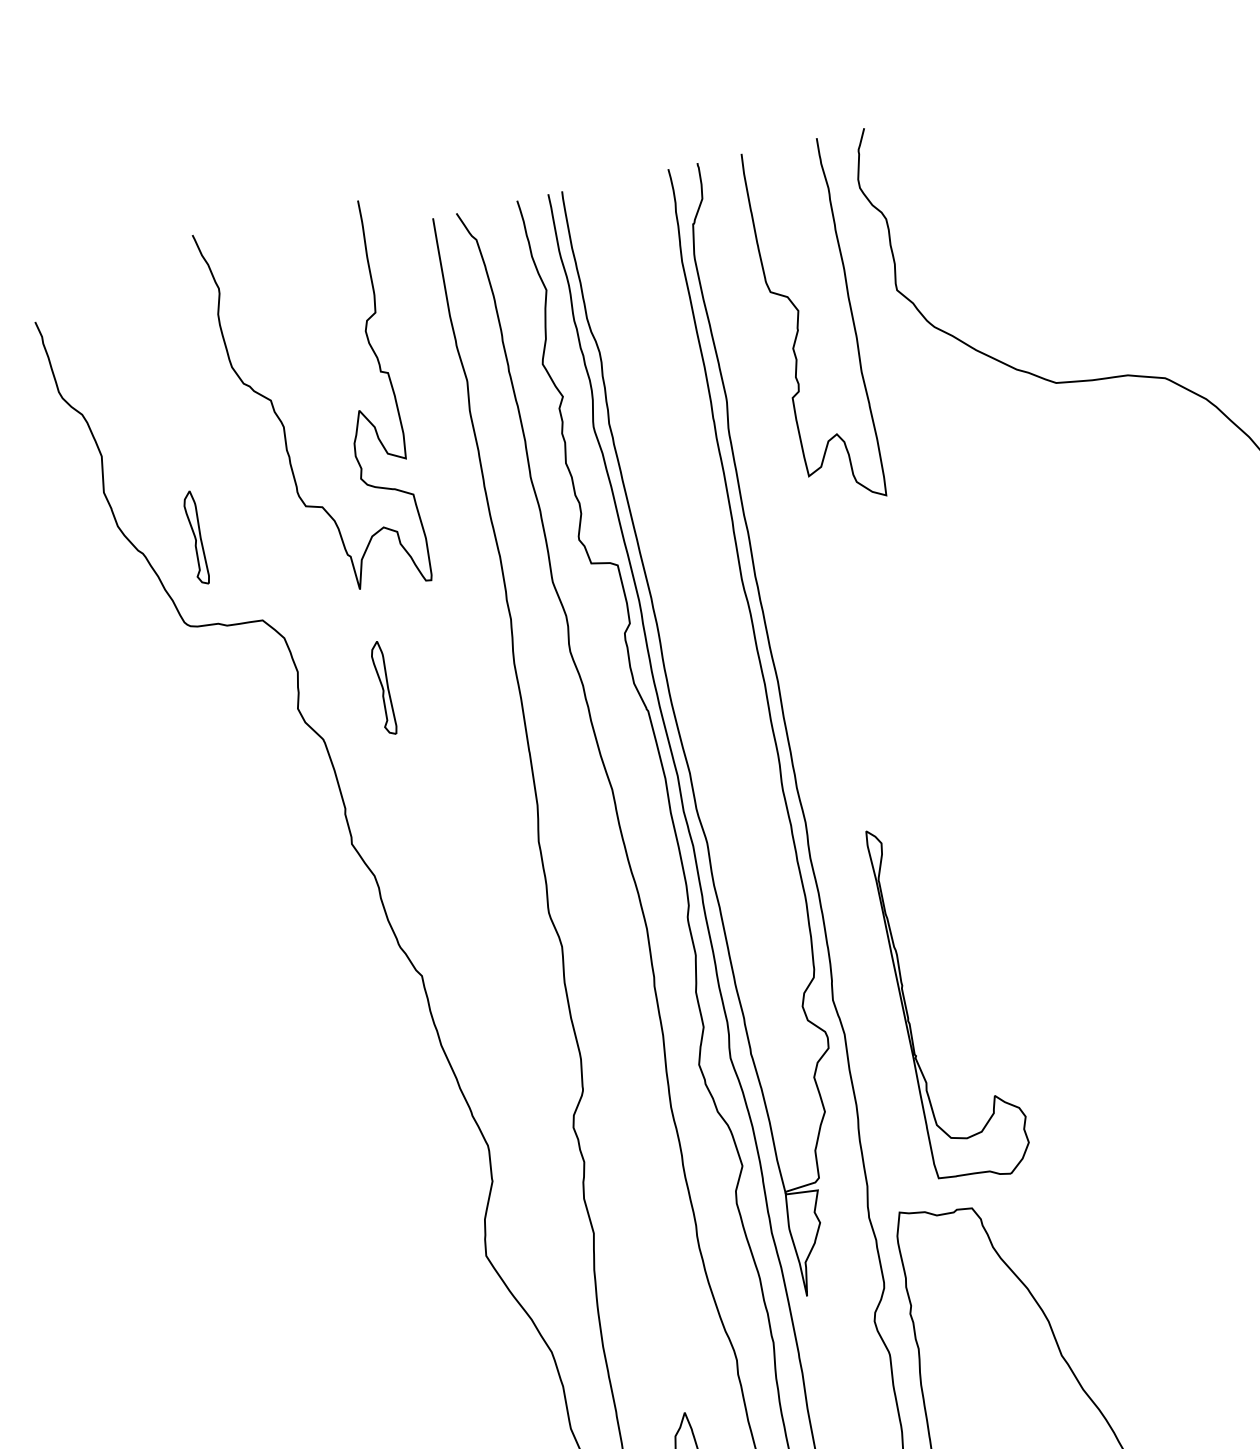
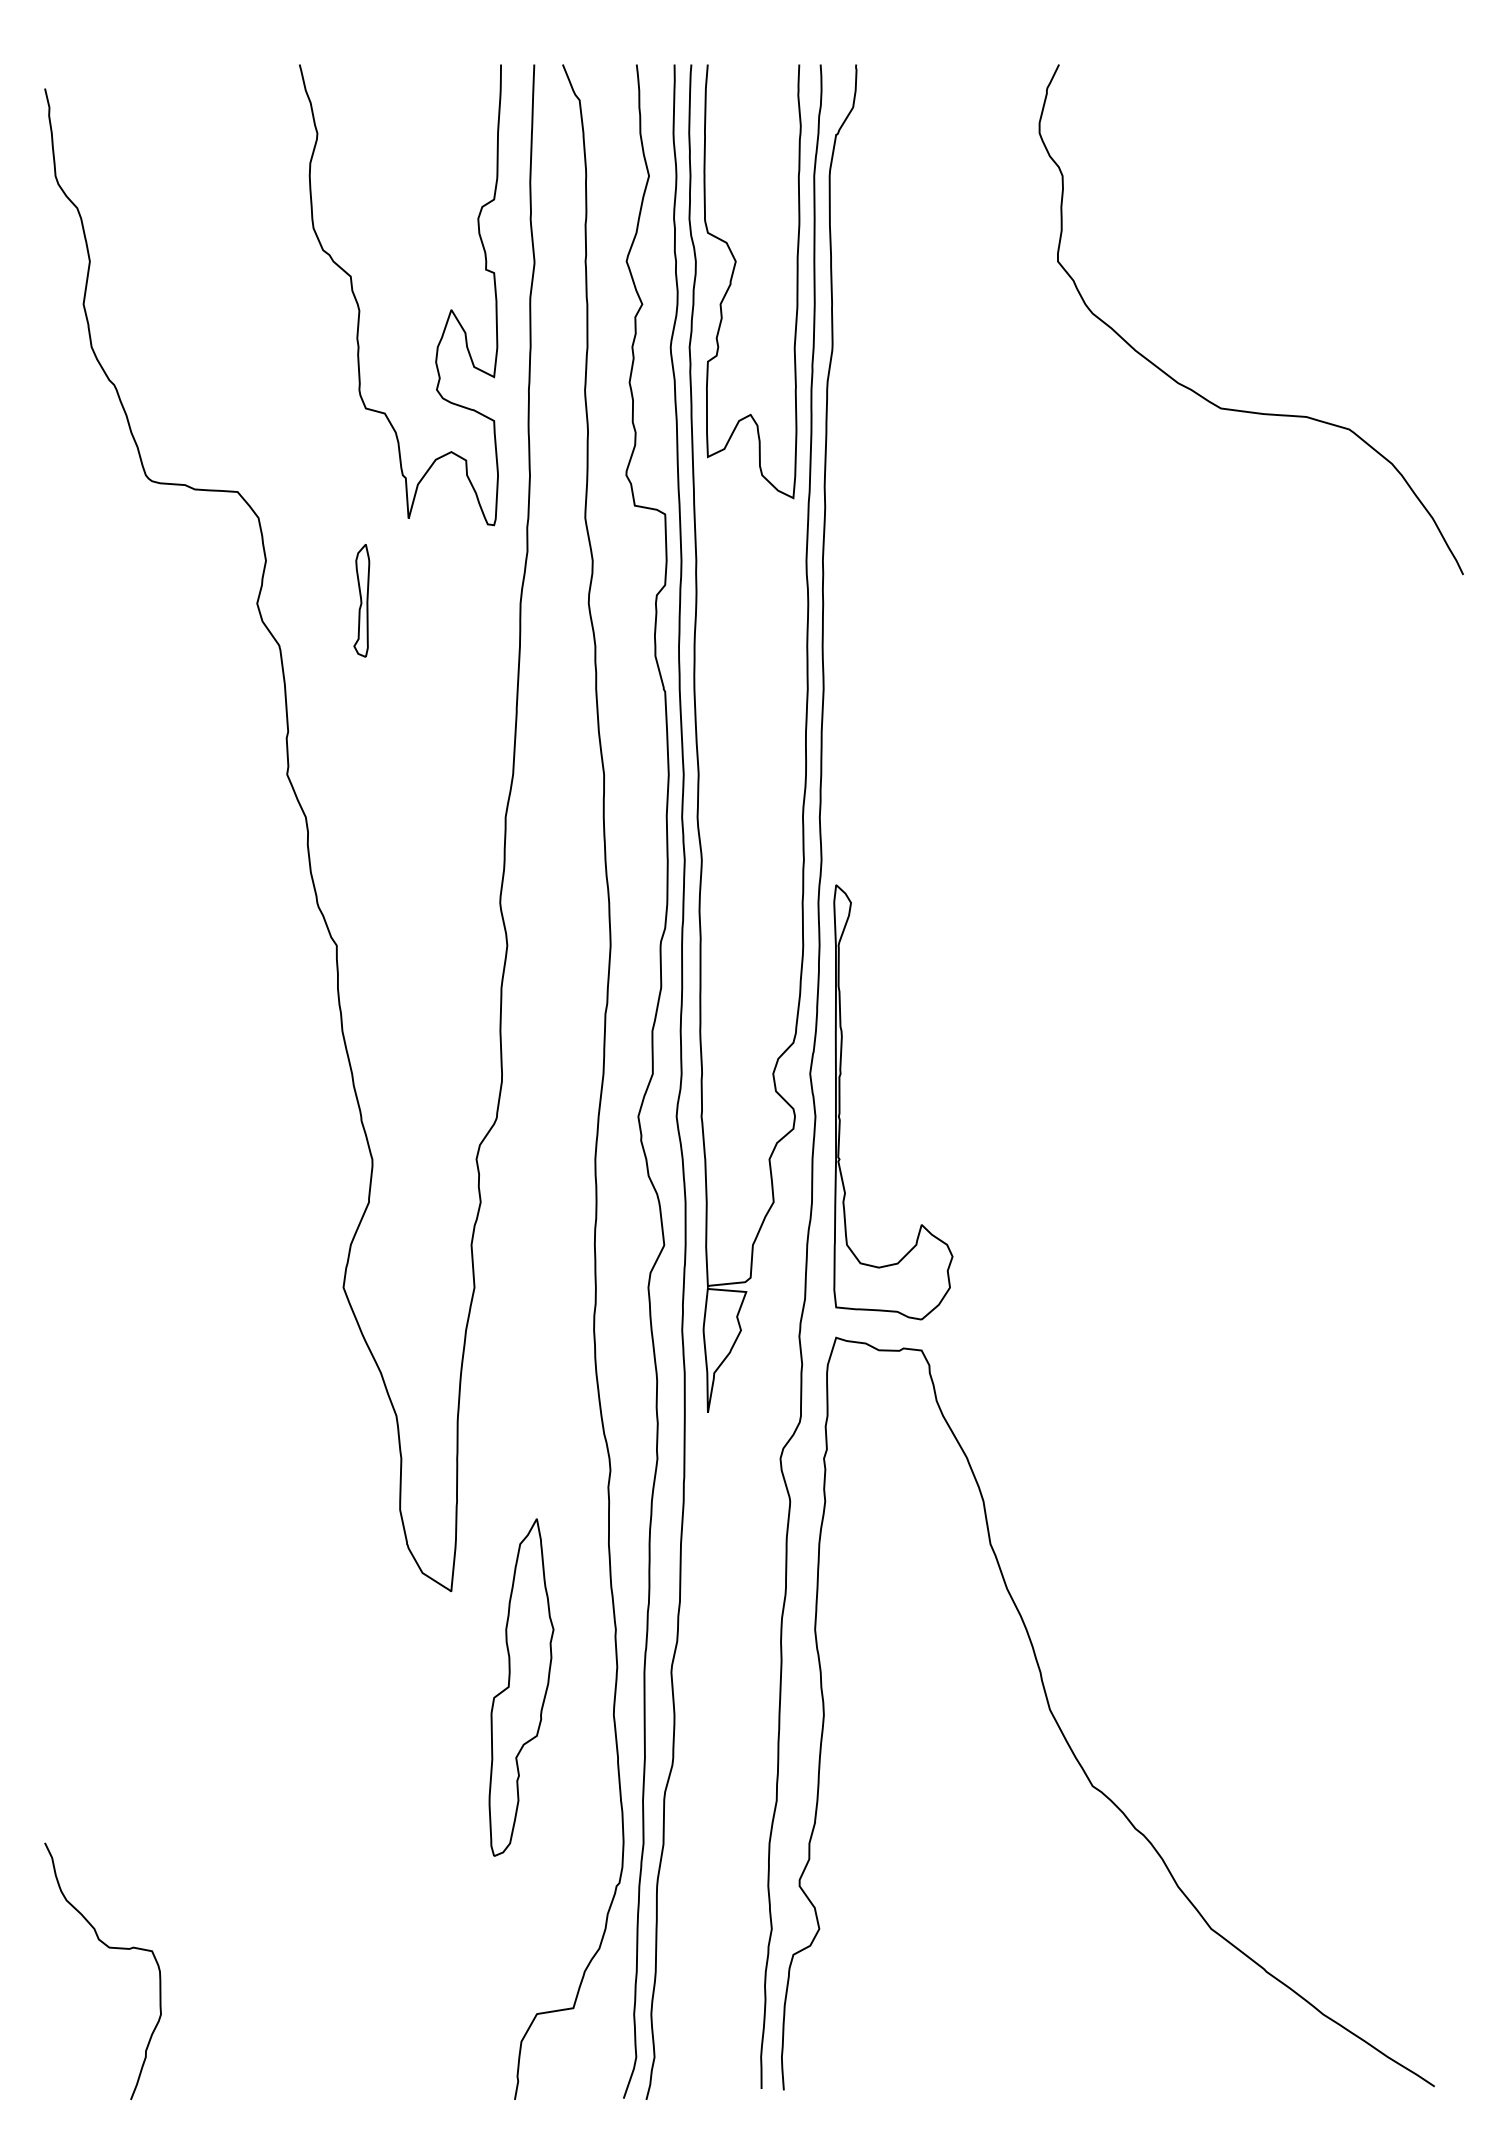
curve: (798, 322) -> (733, 275), moved
curve: (283, 423) -> (359, 306), moved
part: (195, 537) -> (179, 379), removed
part: (907, 1009) -> (840, 1102), moved

